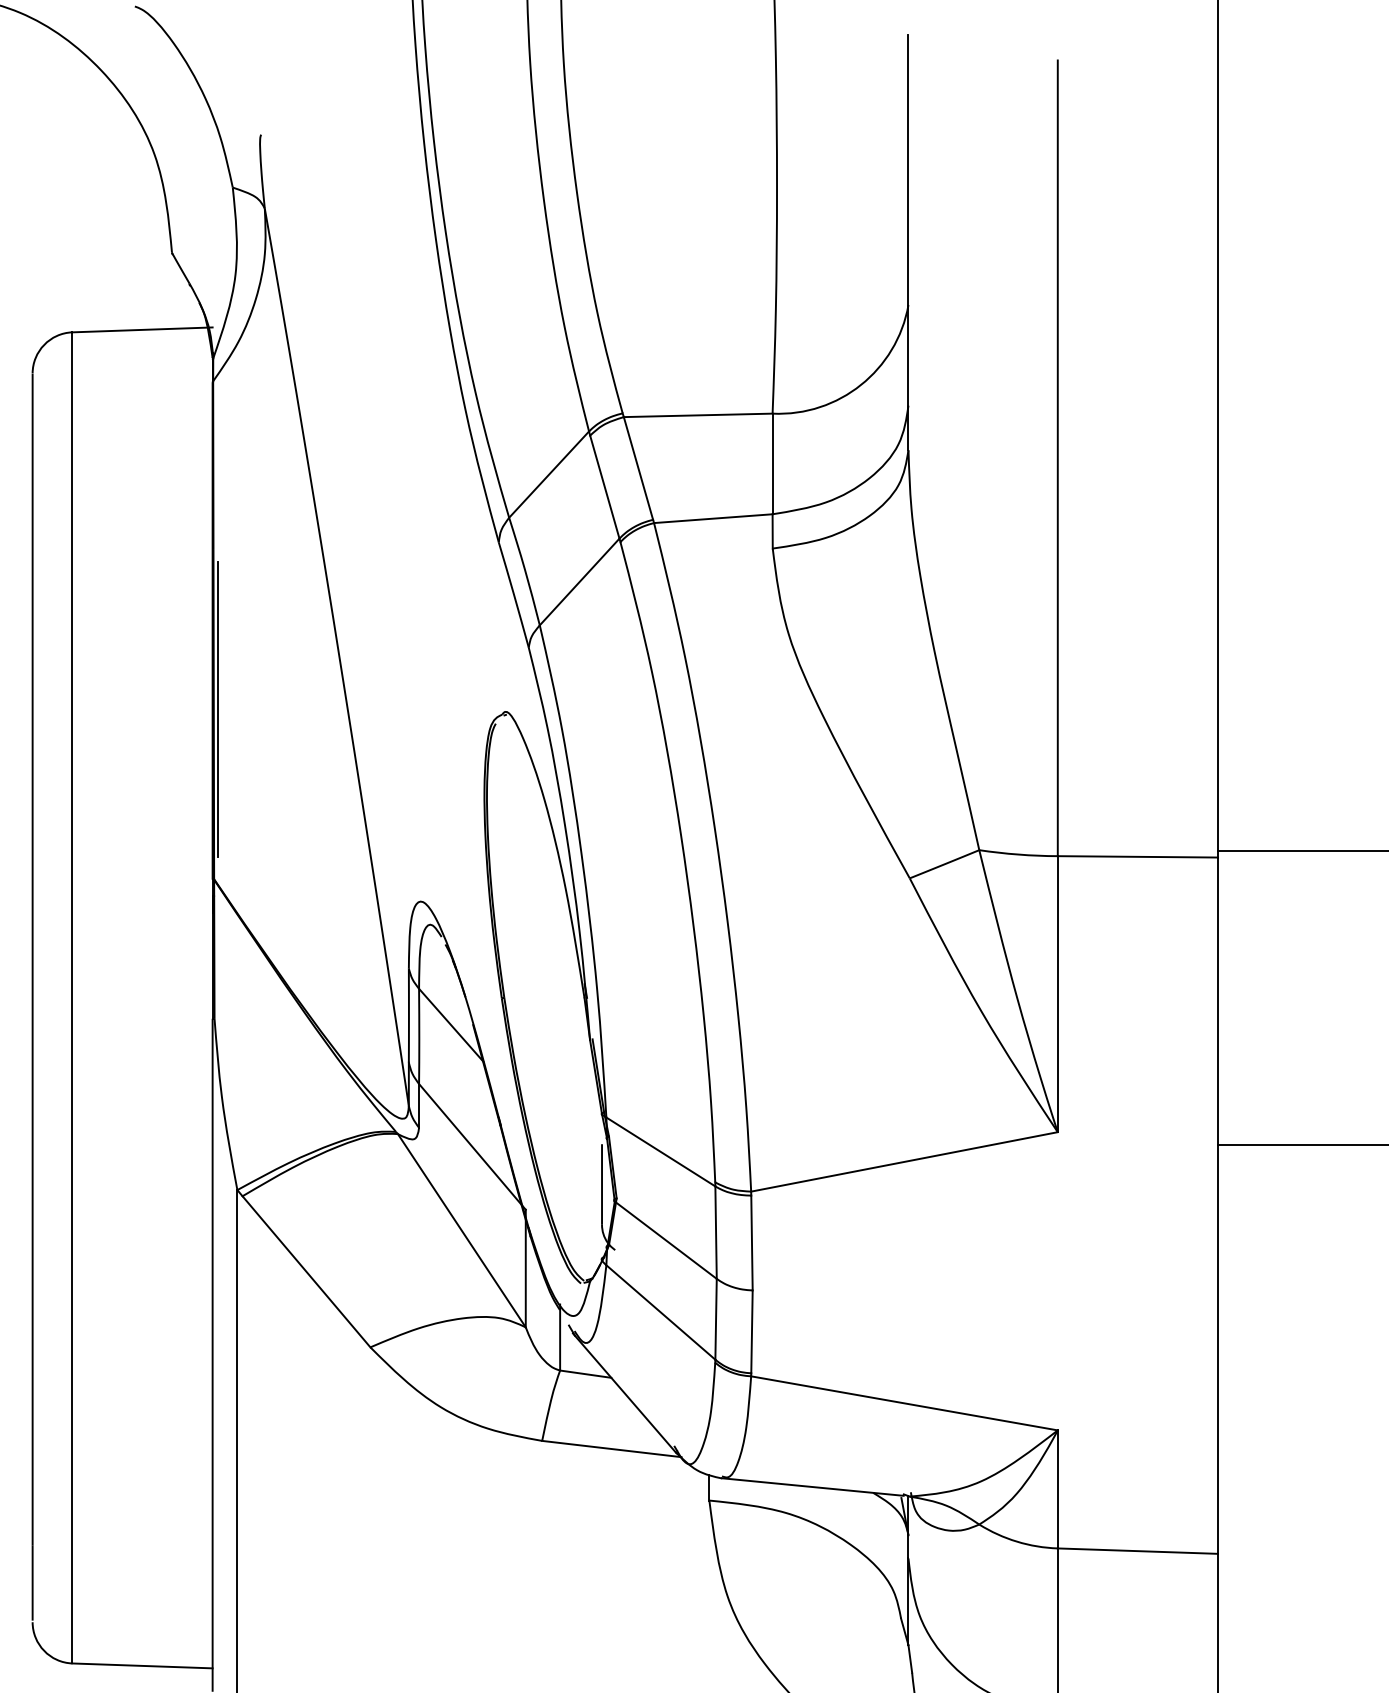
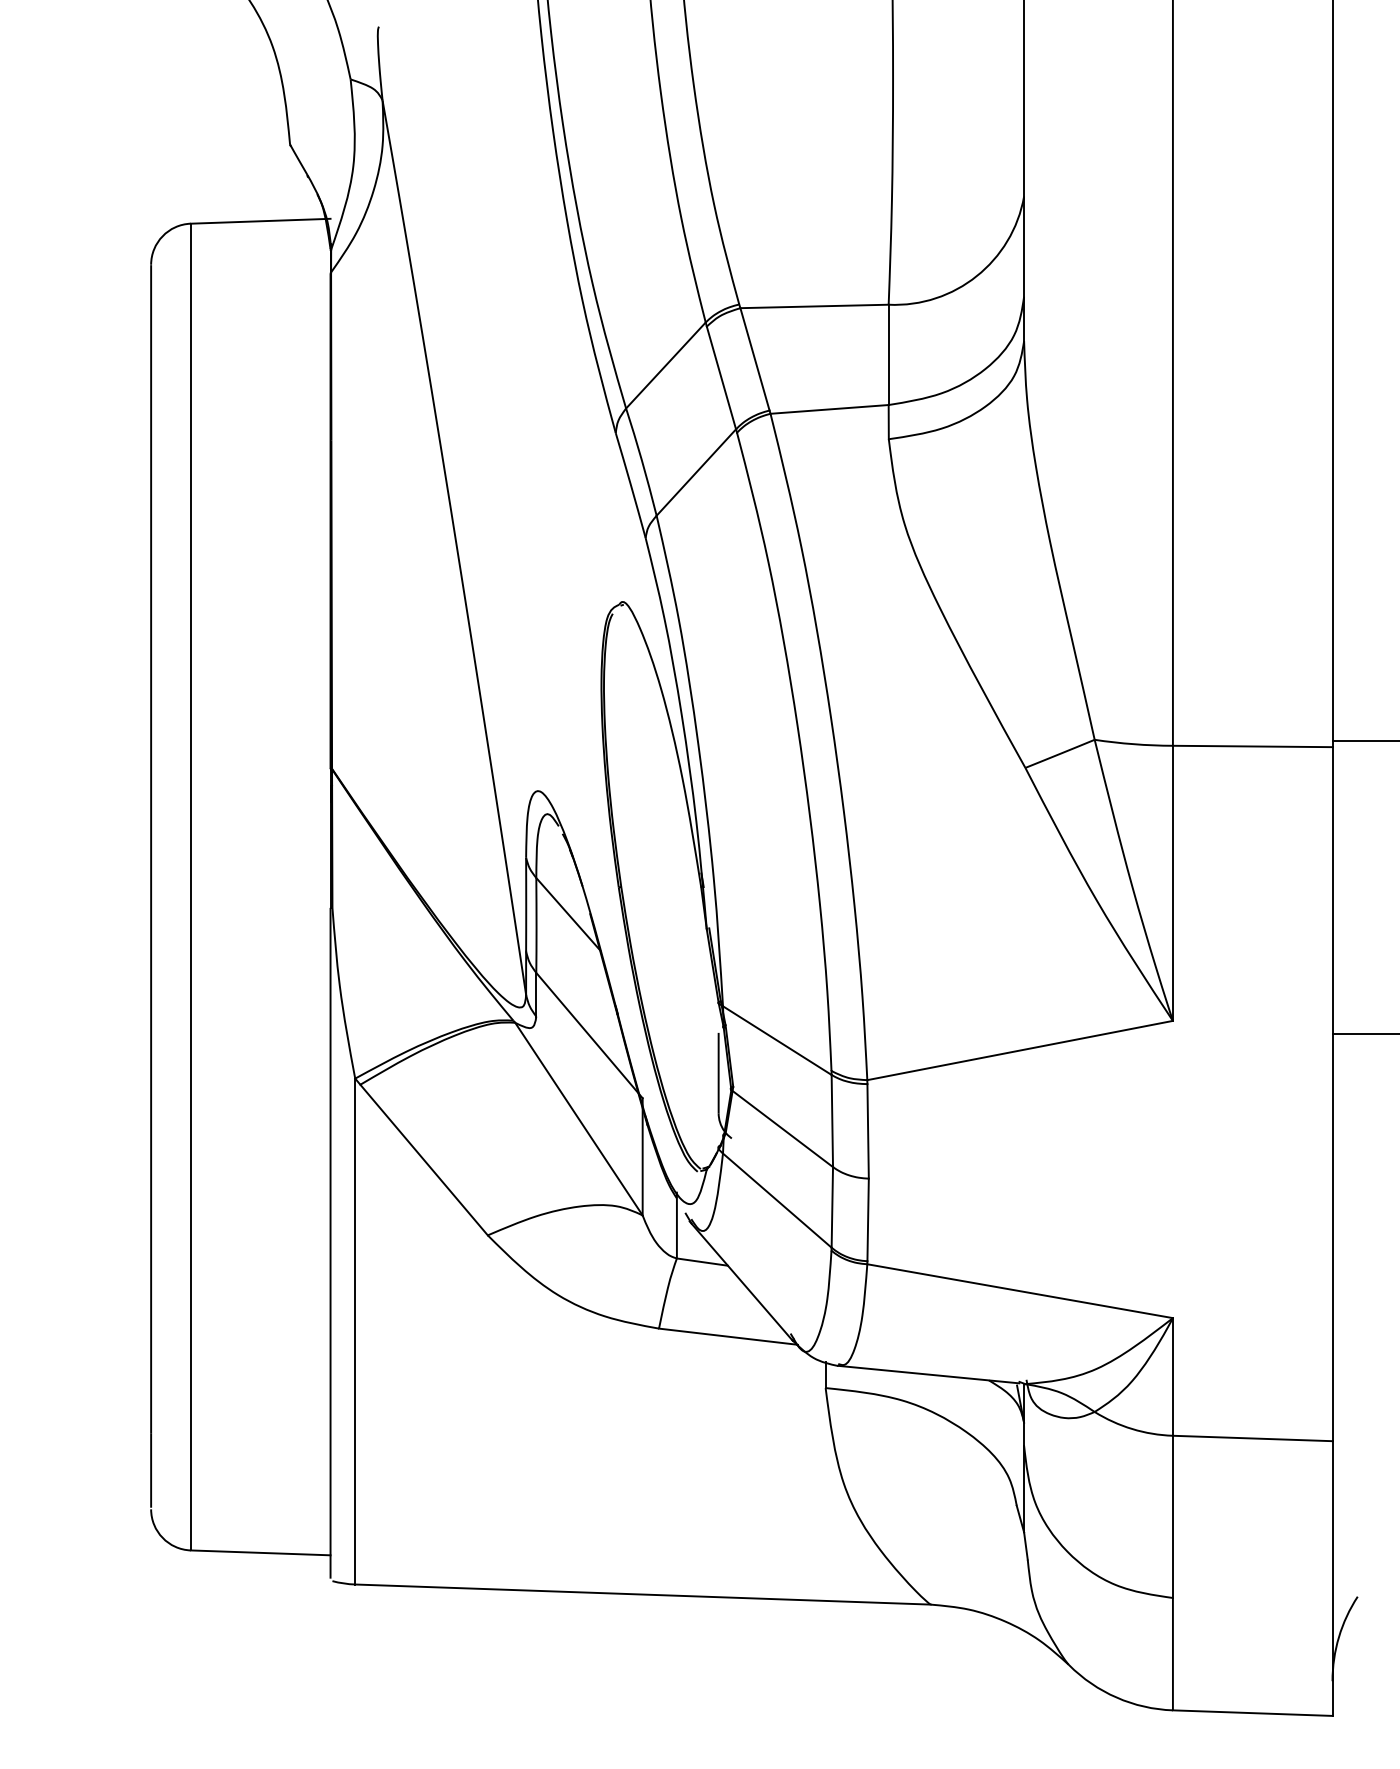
line: (217, 709) -> (335, 599), removed

